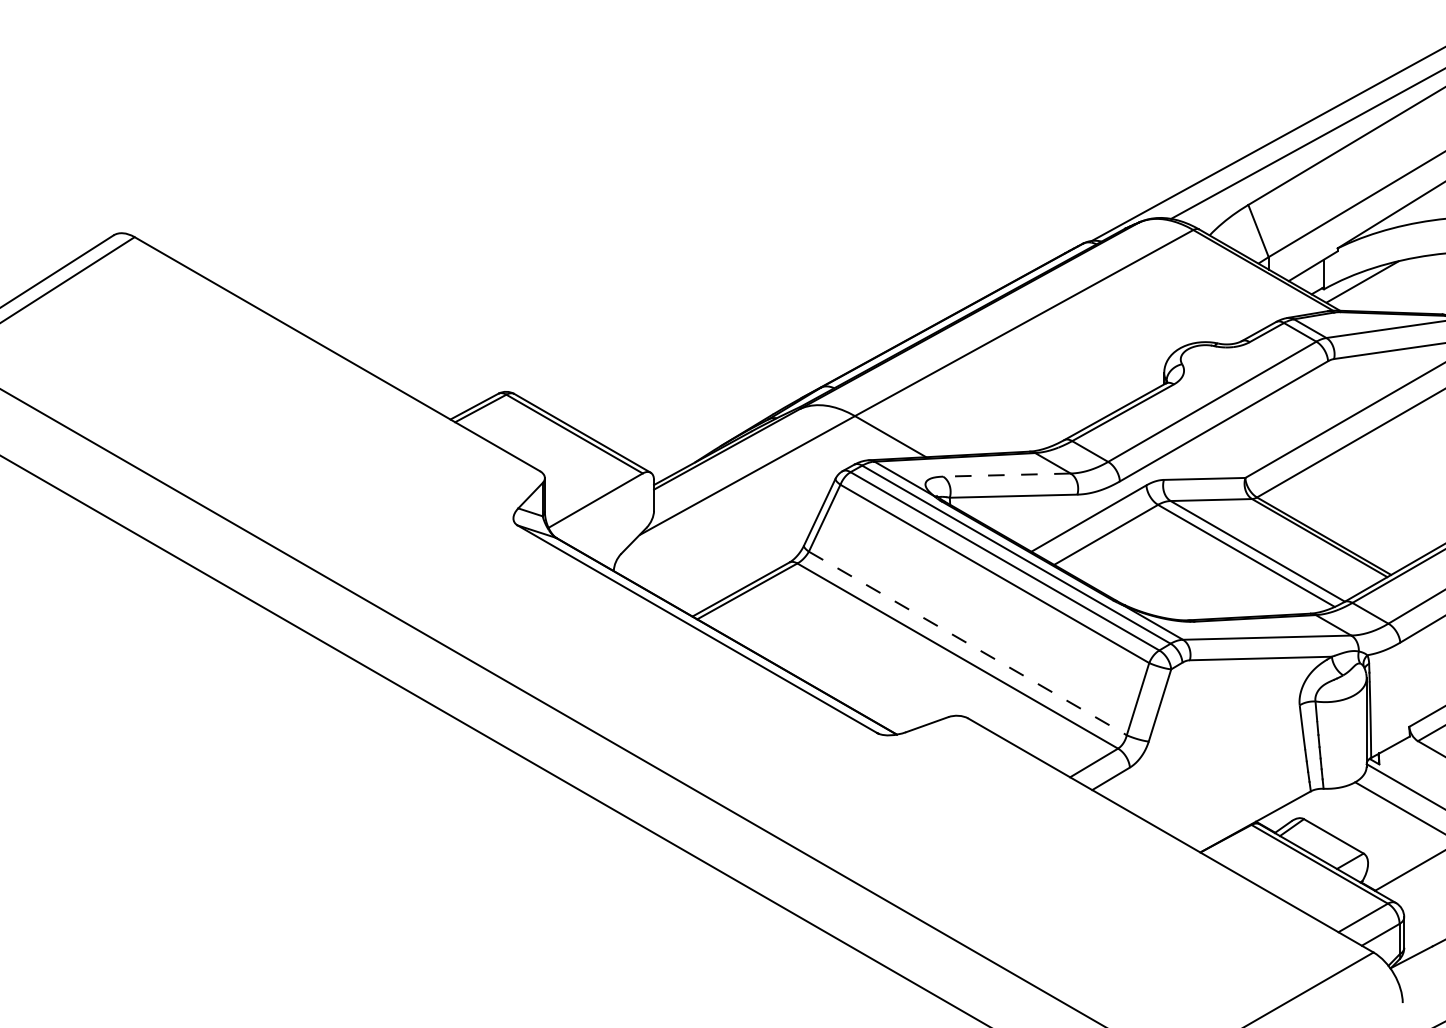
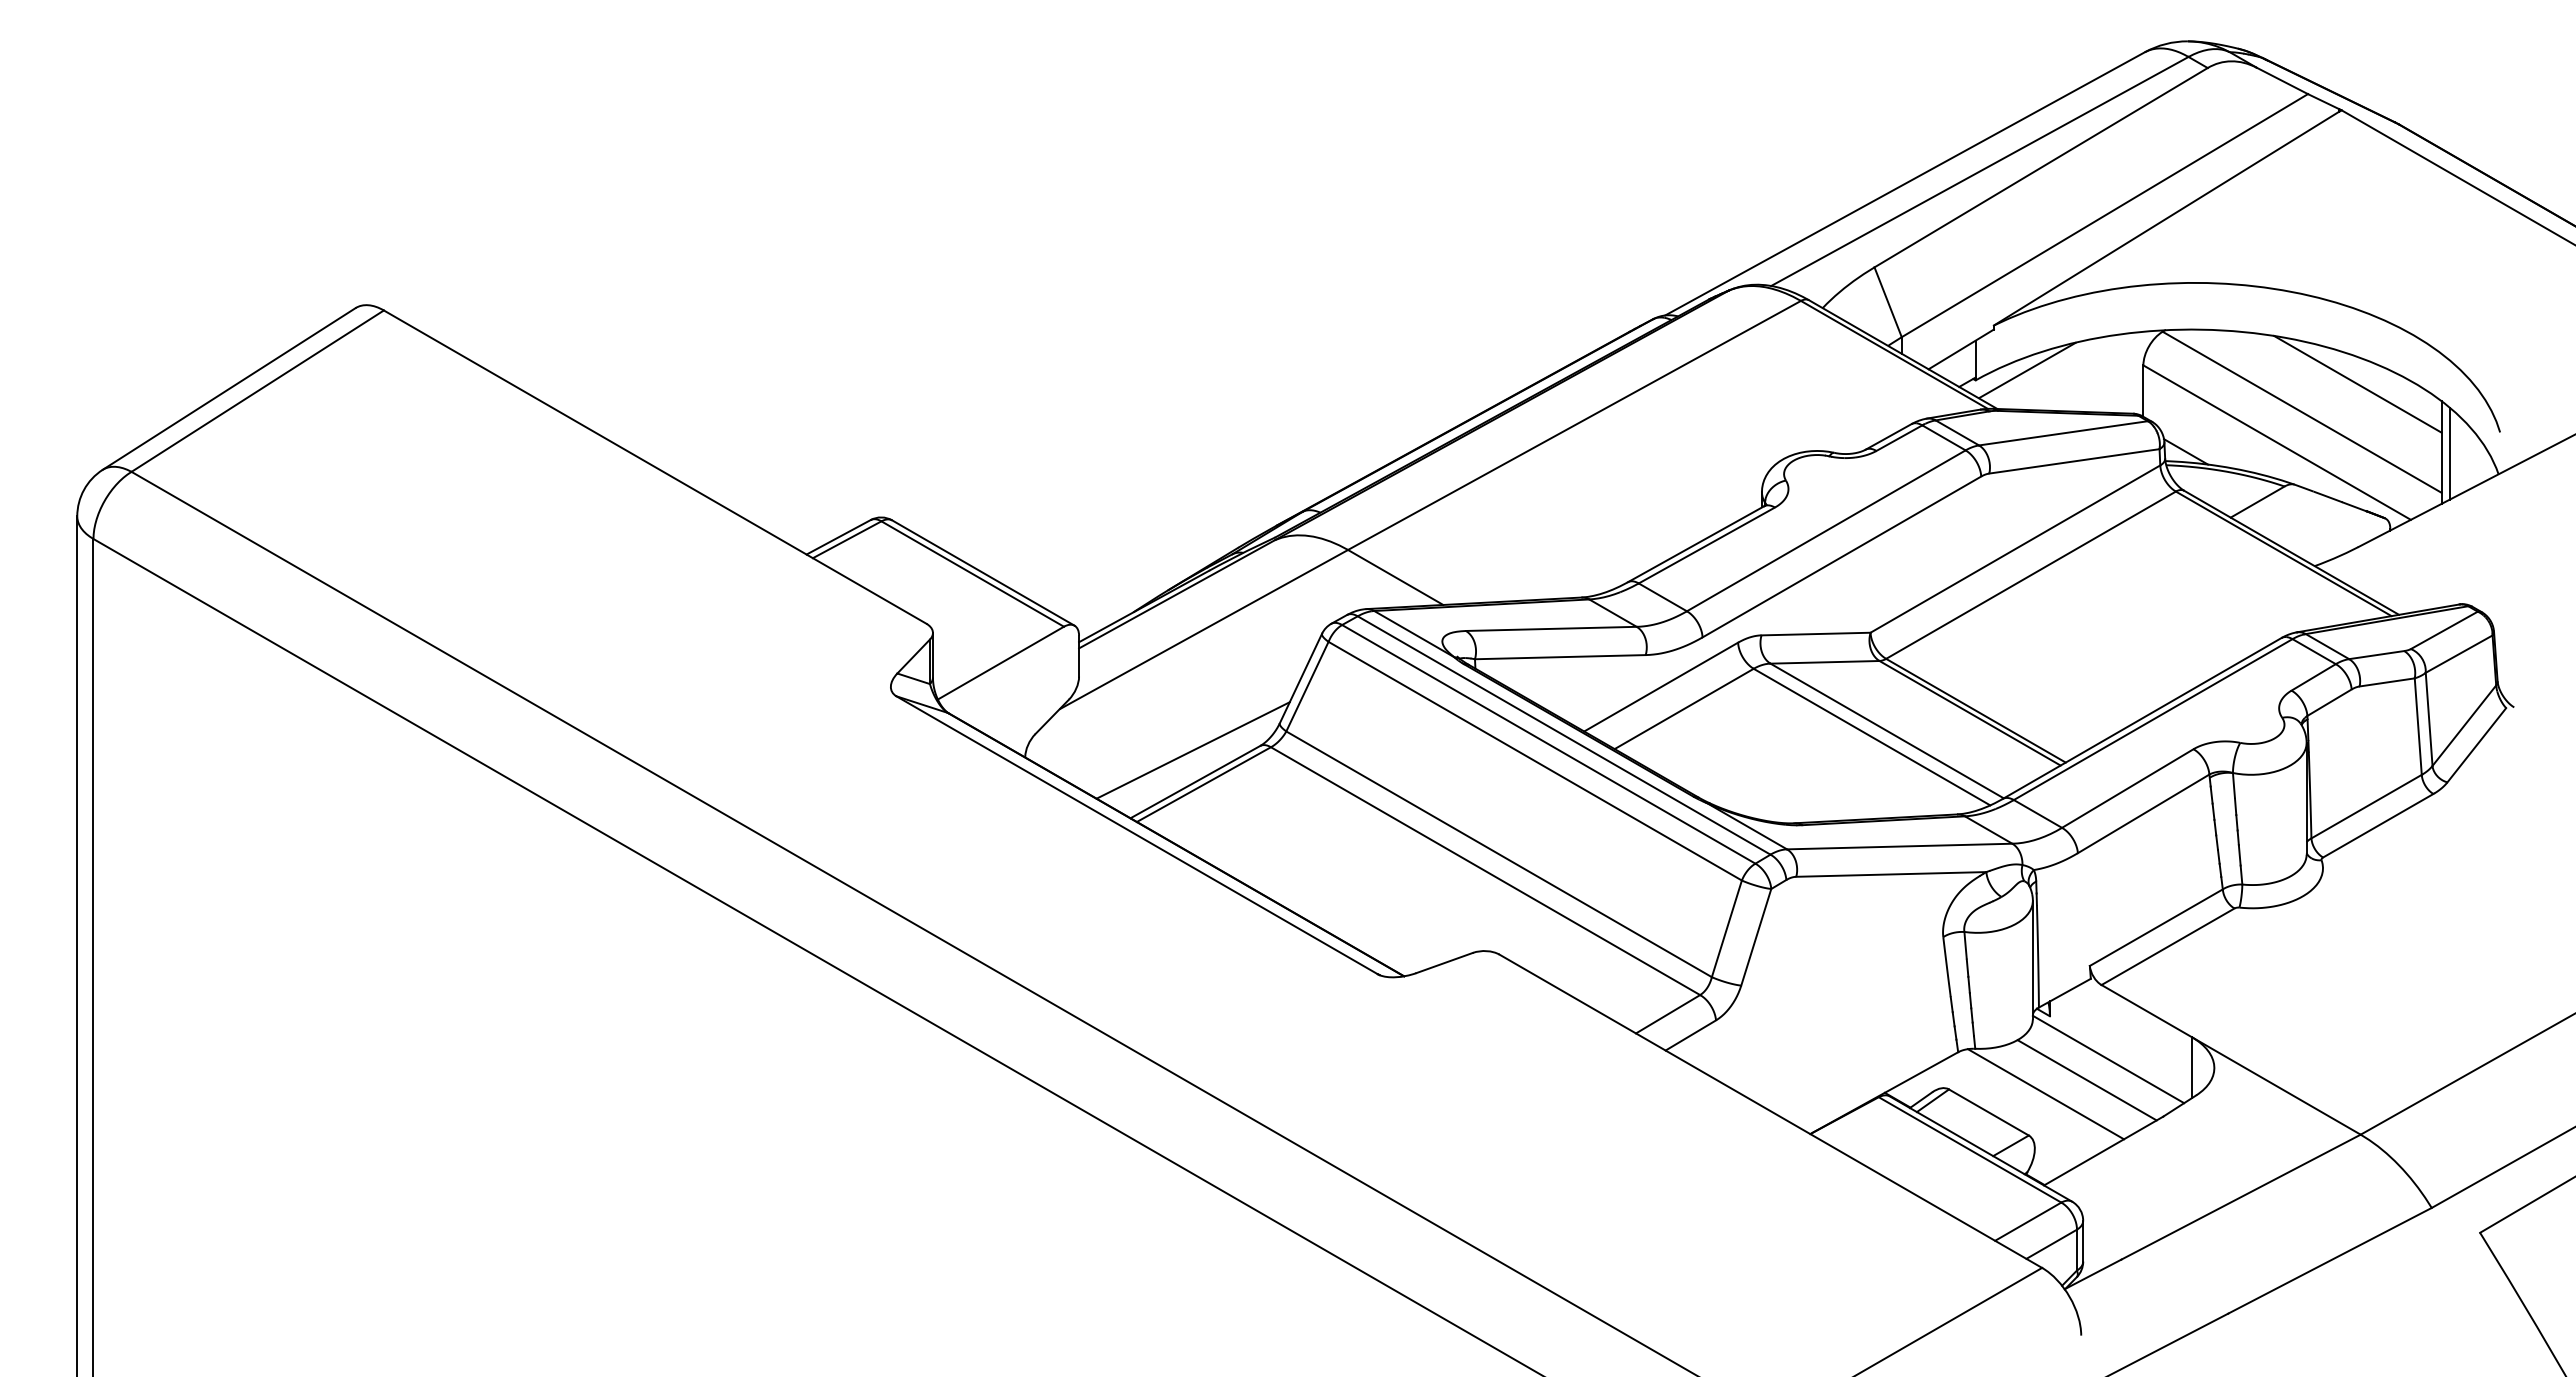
line: (1006, 474) -> (1550, 628), dashed -> solid
line: (738, 565) -> (1192, 750), added
line: (968, 643) -> (1499, 854), dashed -> solid
line: (1376, 822) -> (2045, 1094), added

